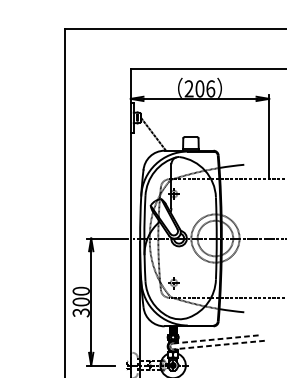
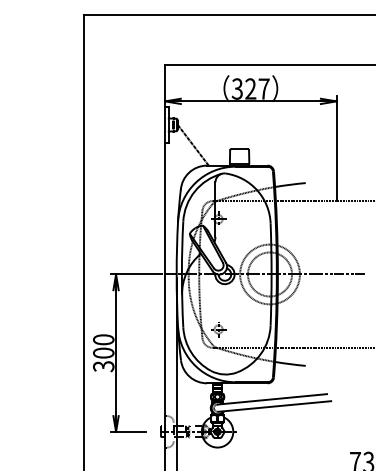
text: (199, 88) -> (250, 88), 206 -> 327
line: (217, 339) -> (272, 399), dashed -> solid
line: (219, 345) -> (274, 406), dashed -> solid

